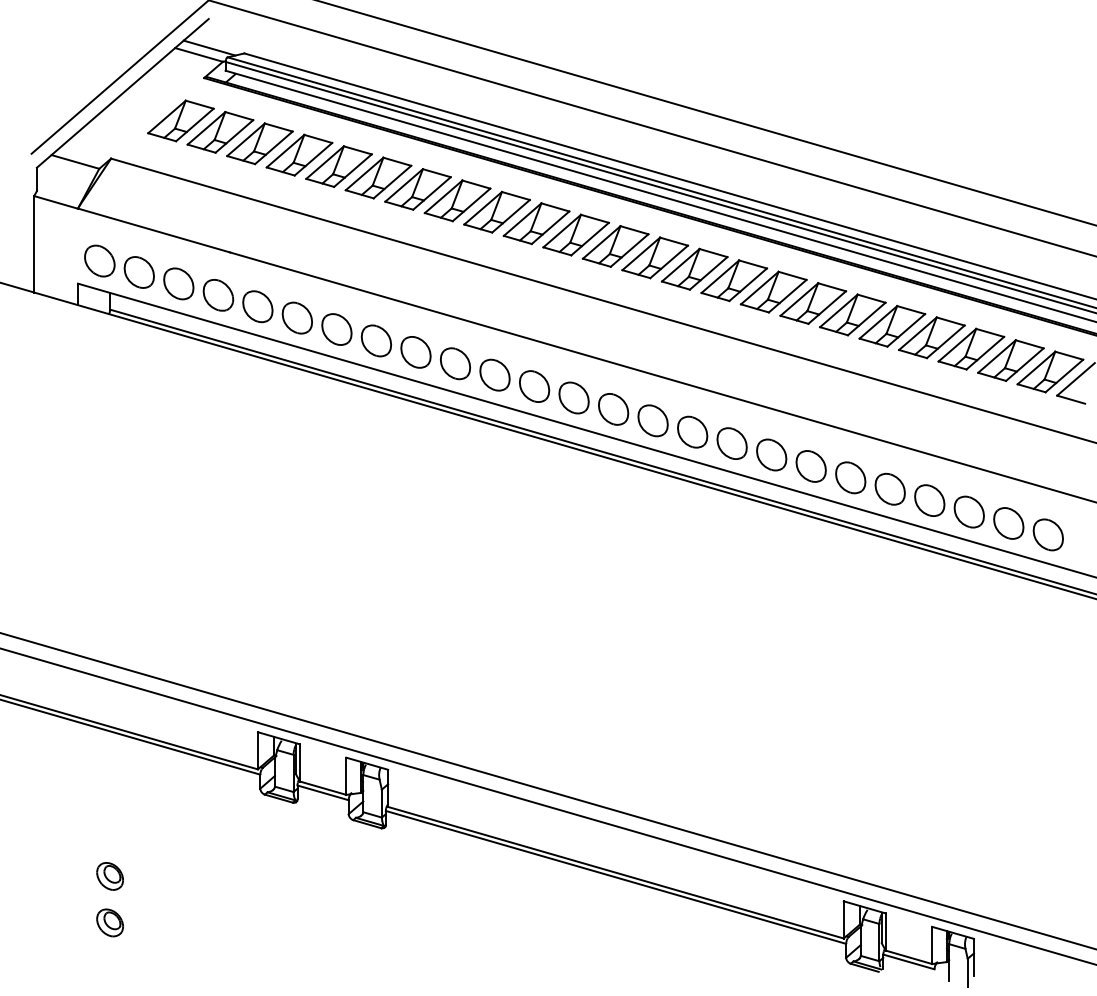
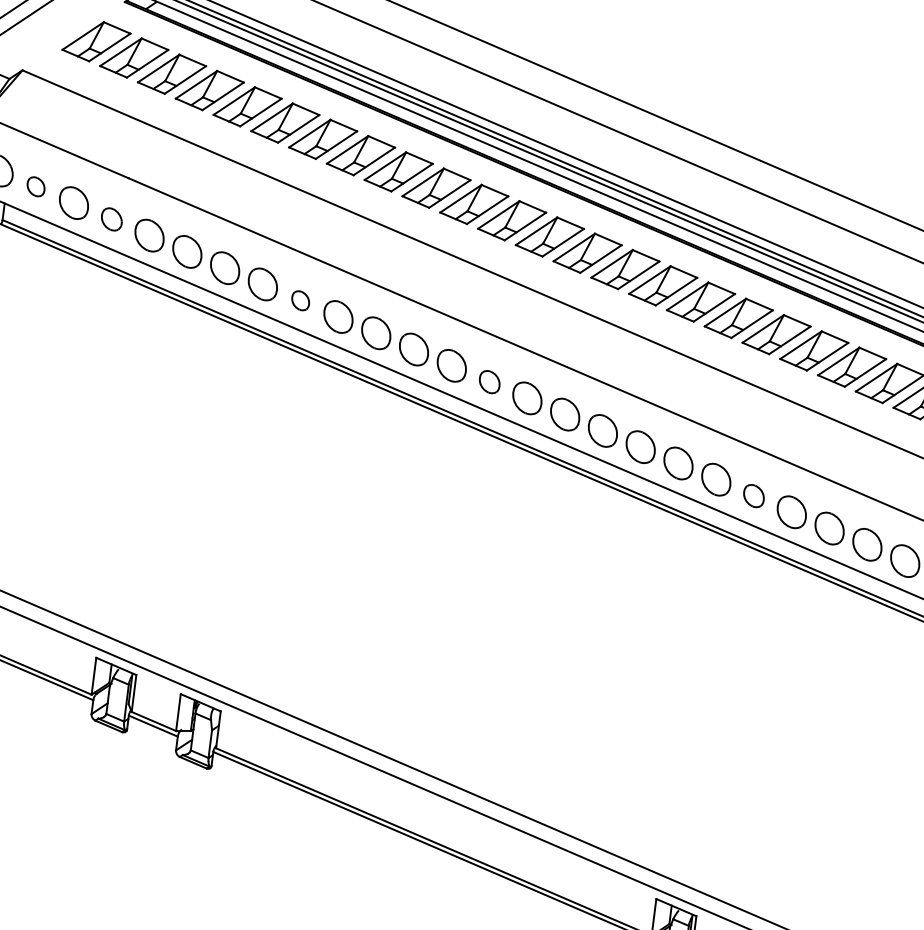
part: (138, 272) -> (35, 186), size x0.6
part: (218, 295) -> (111, 219), size x0.7
part: (415, 352) -> (300, 300), size x0.6
part: (613, 409) -> (489, 382), size x0.7
part: (889, 489) -> (753, 496), size x0.7

